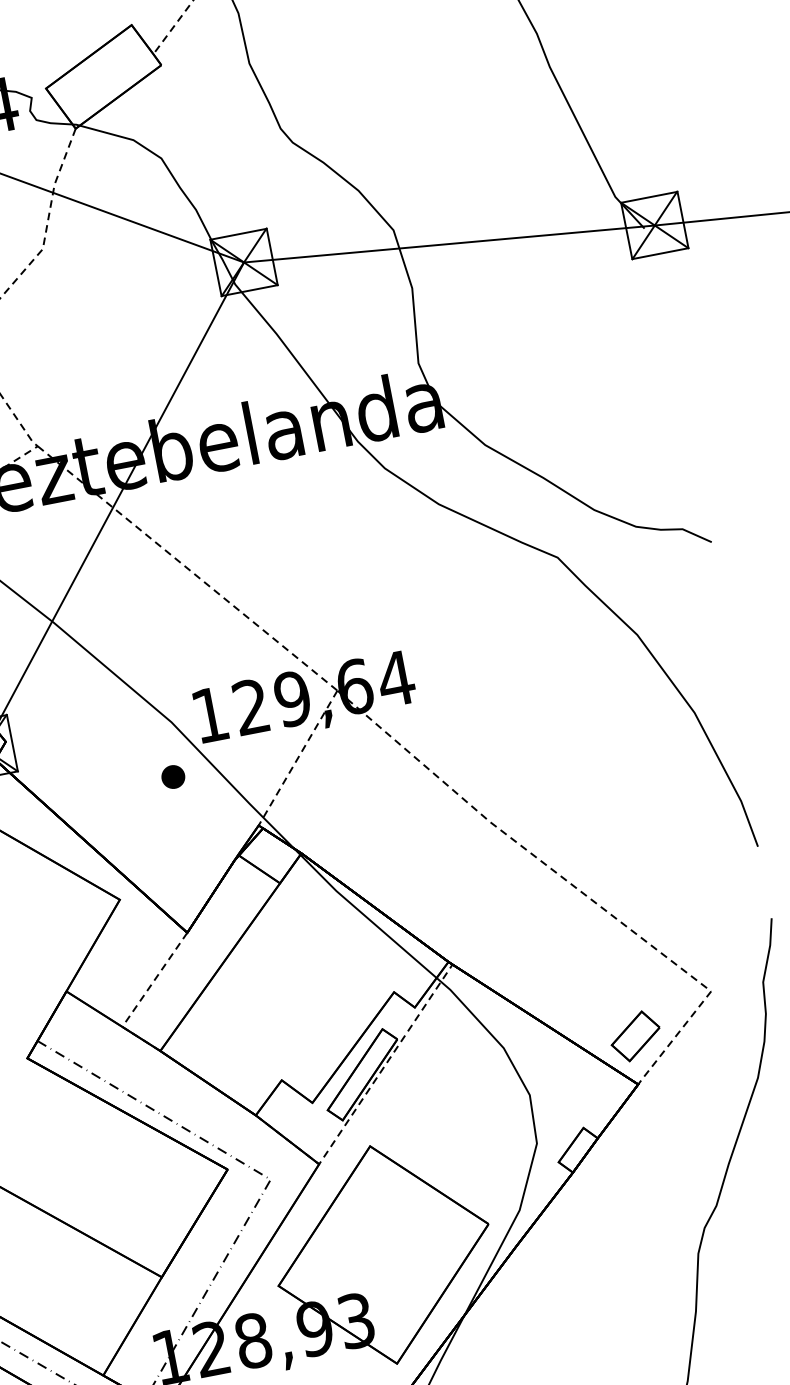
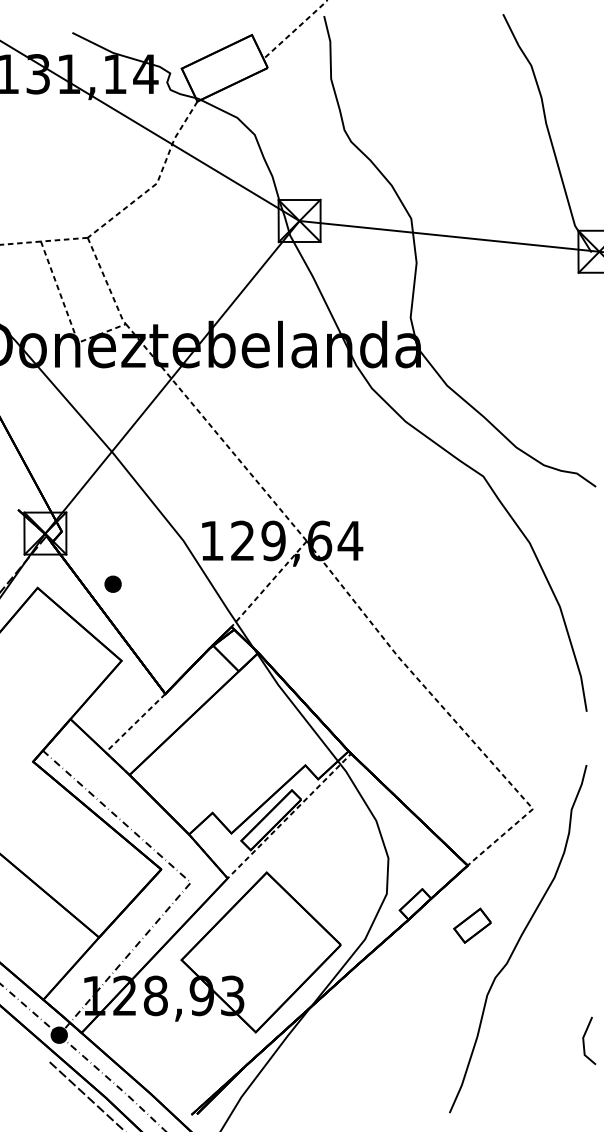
part: (172, 776) -> (112, 583), moved
part: (635, 1036) -> (472, 925), moved

